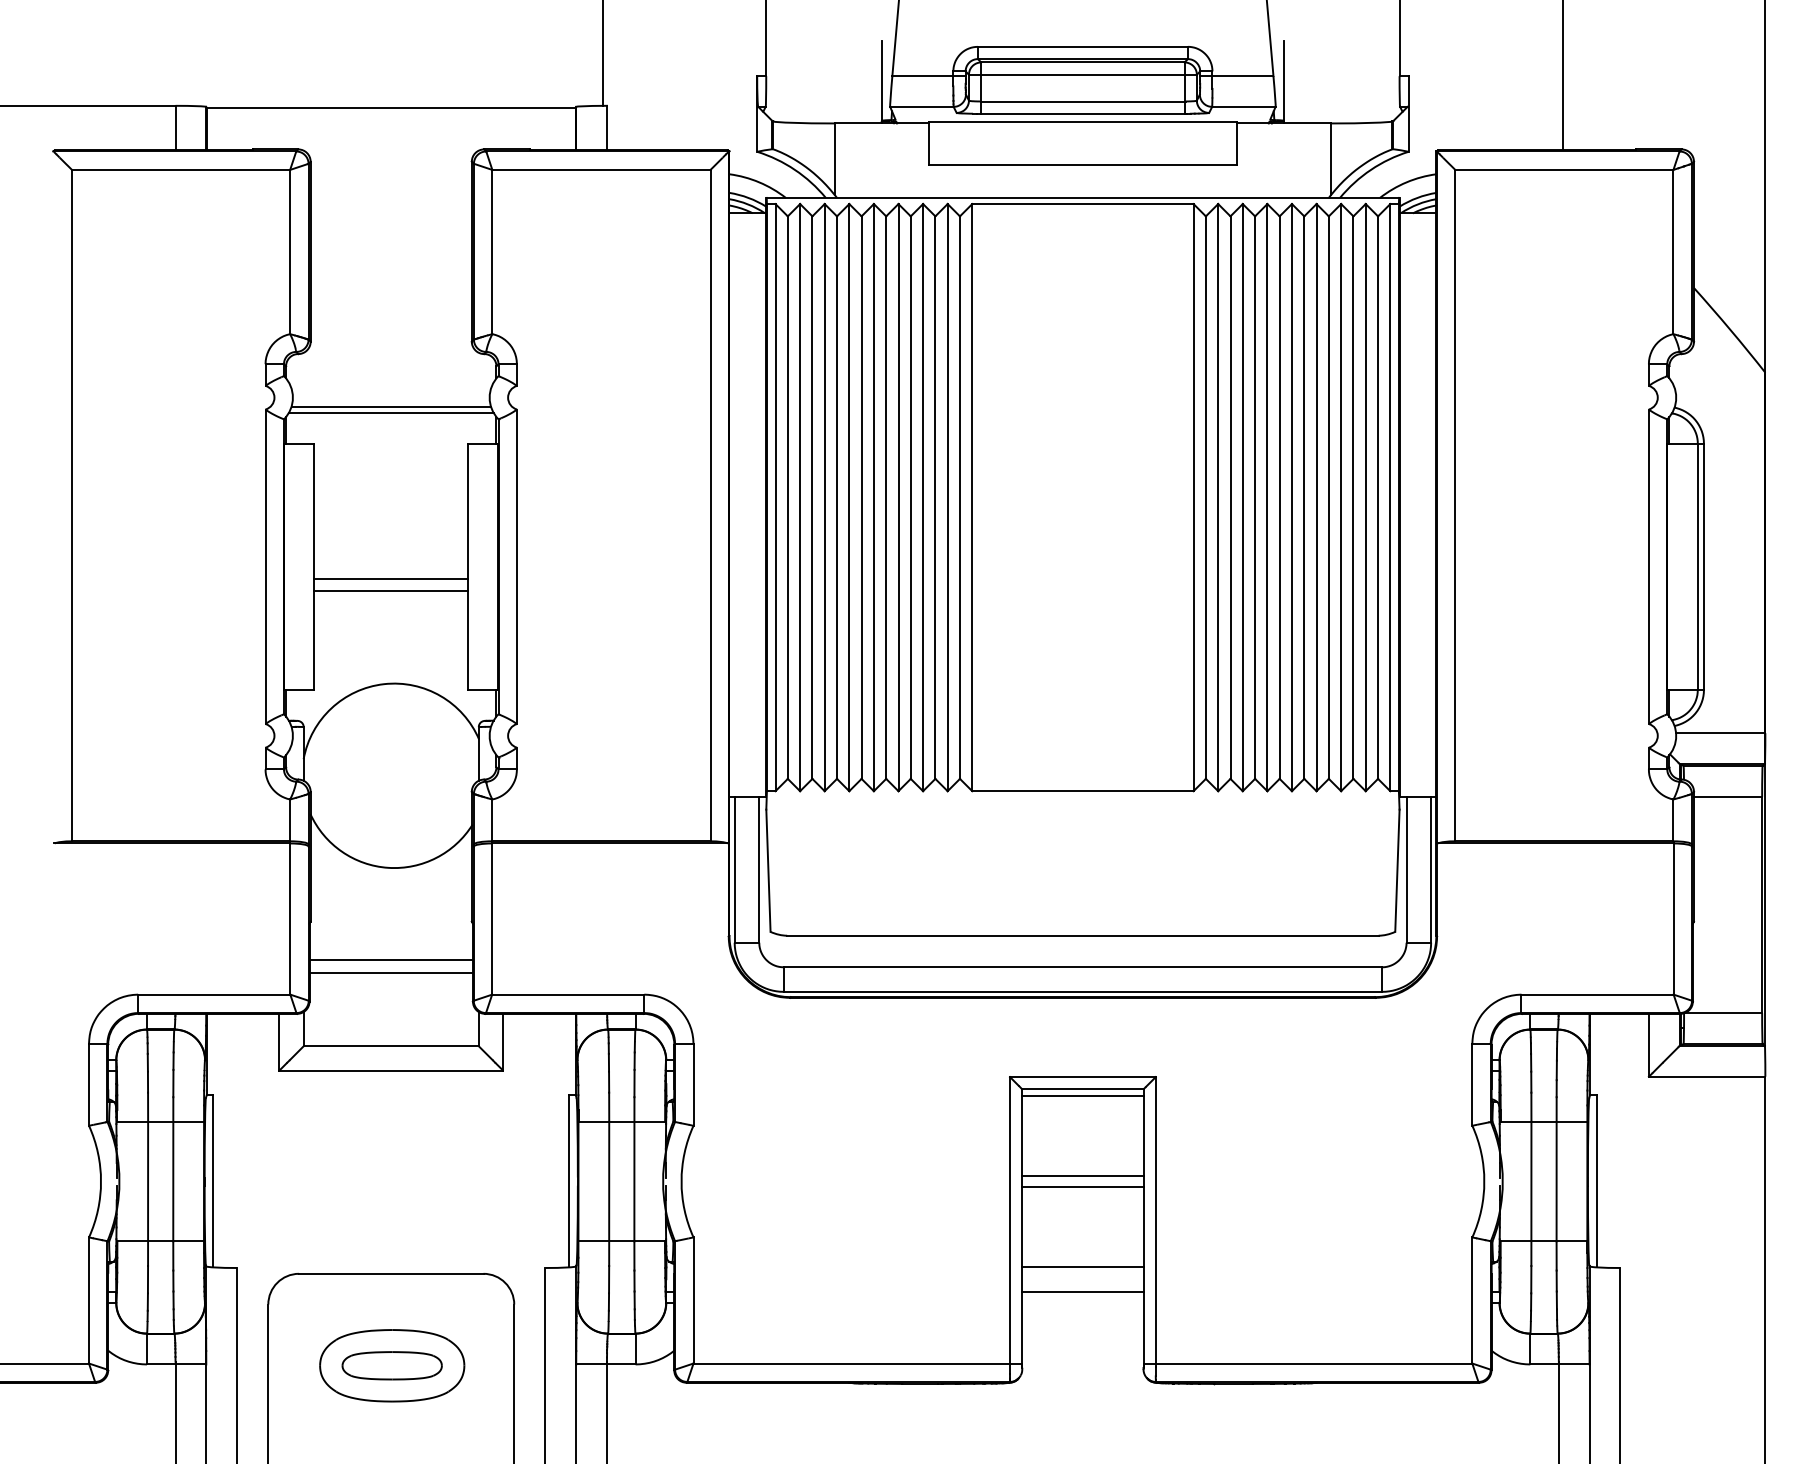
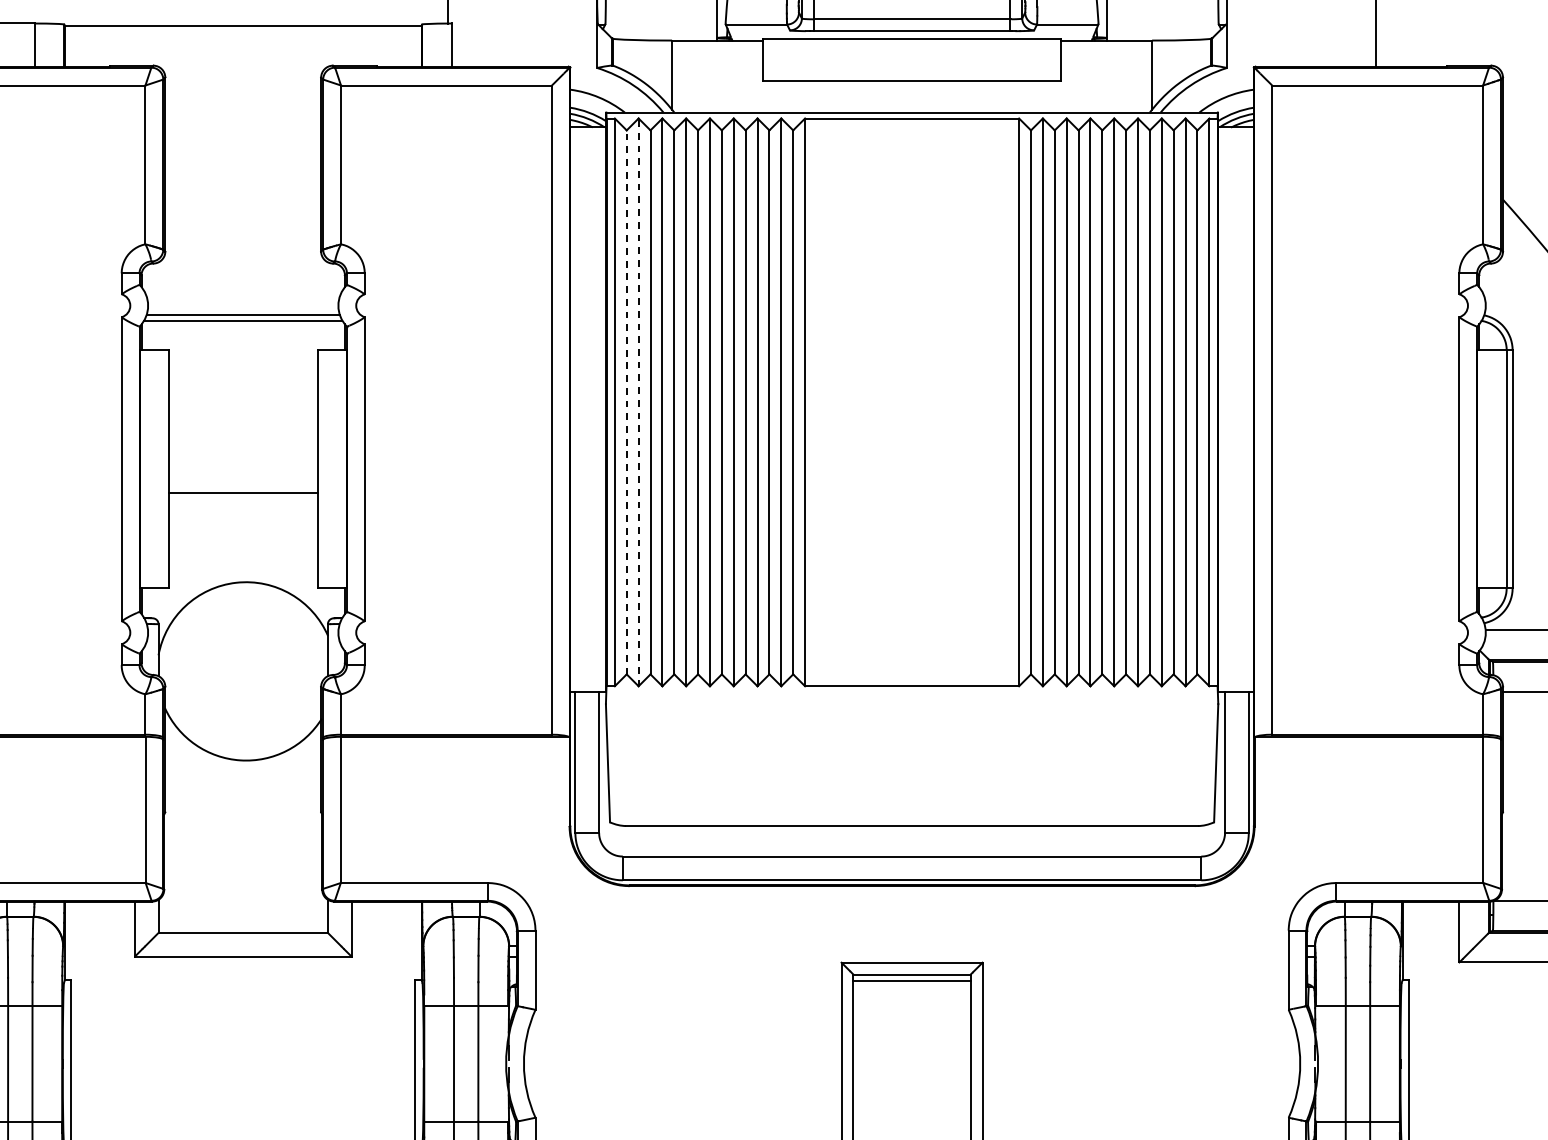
line: (787, 497) -> (626, 402), solid -> dashed
line: (800, 497) -> (638, 402), solid -> dashed
line: (391, 579) -> (243, 481), removed
line: (390, 960) -> (242, 849), removed
line: (390, 972) -> (242, 861), removed
line: (1082, 1175) -> (911, 1057), removed
line: (1082, 1187) -> (911, 1069), removed

